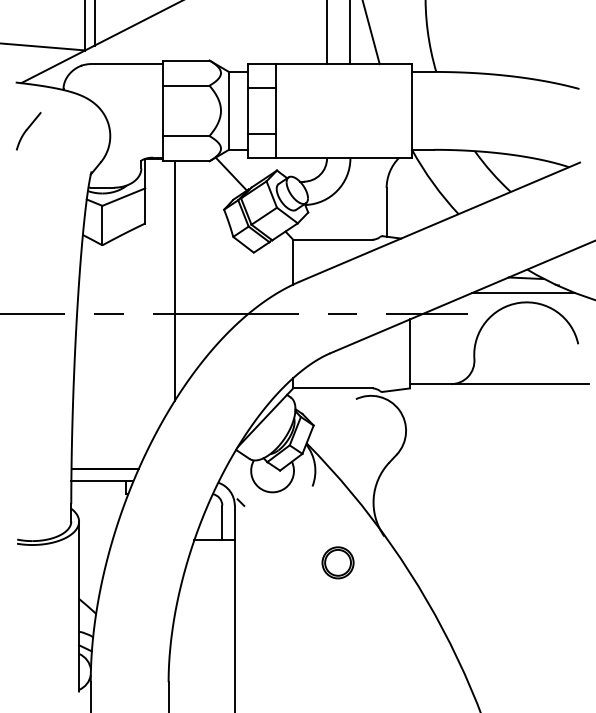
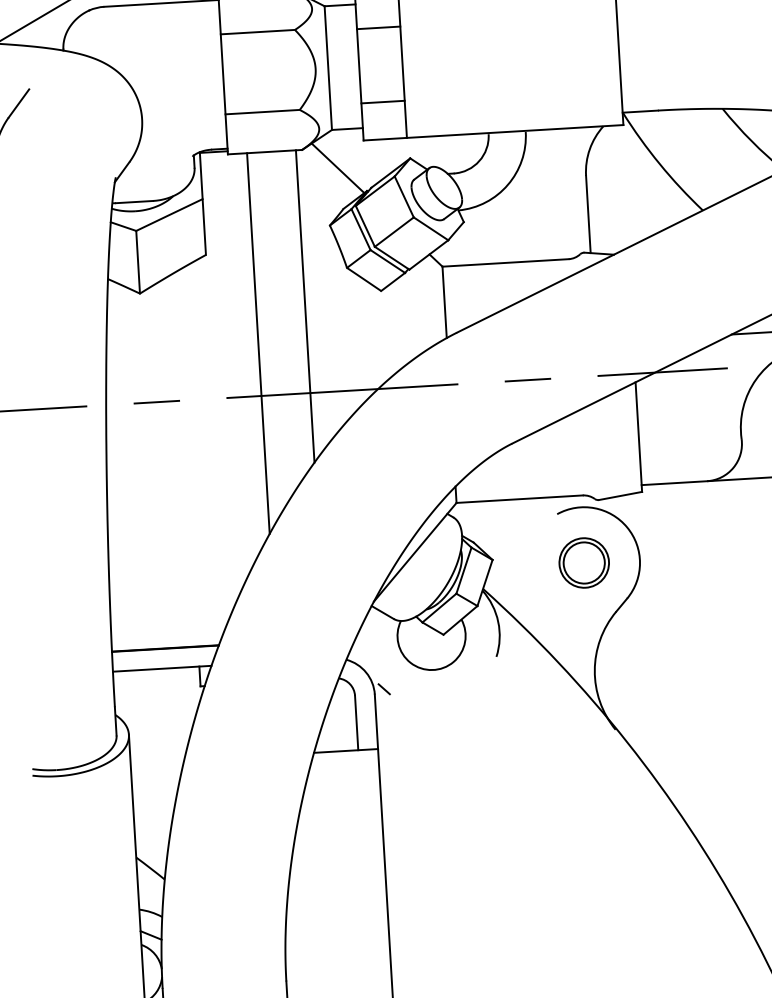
line: (205, 259) -> (305, 306), added
part: (337, 562) -> (583, 562), moved

